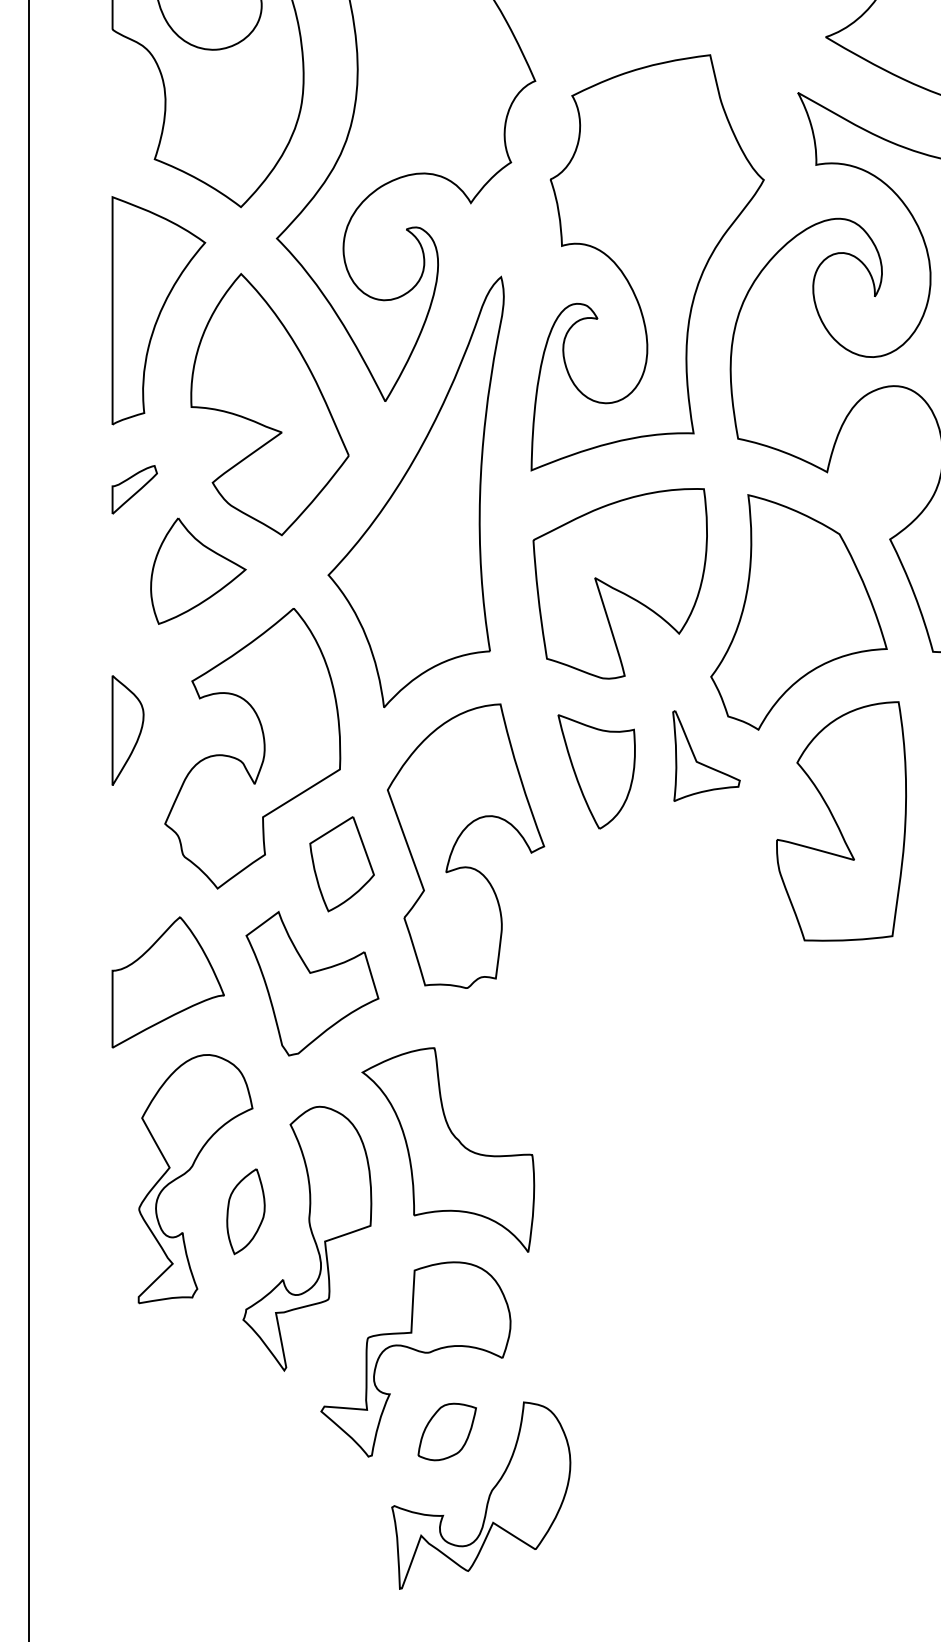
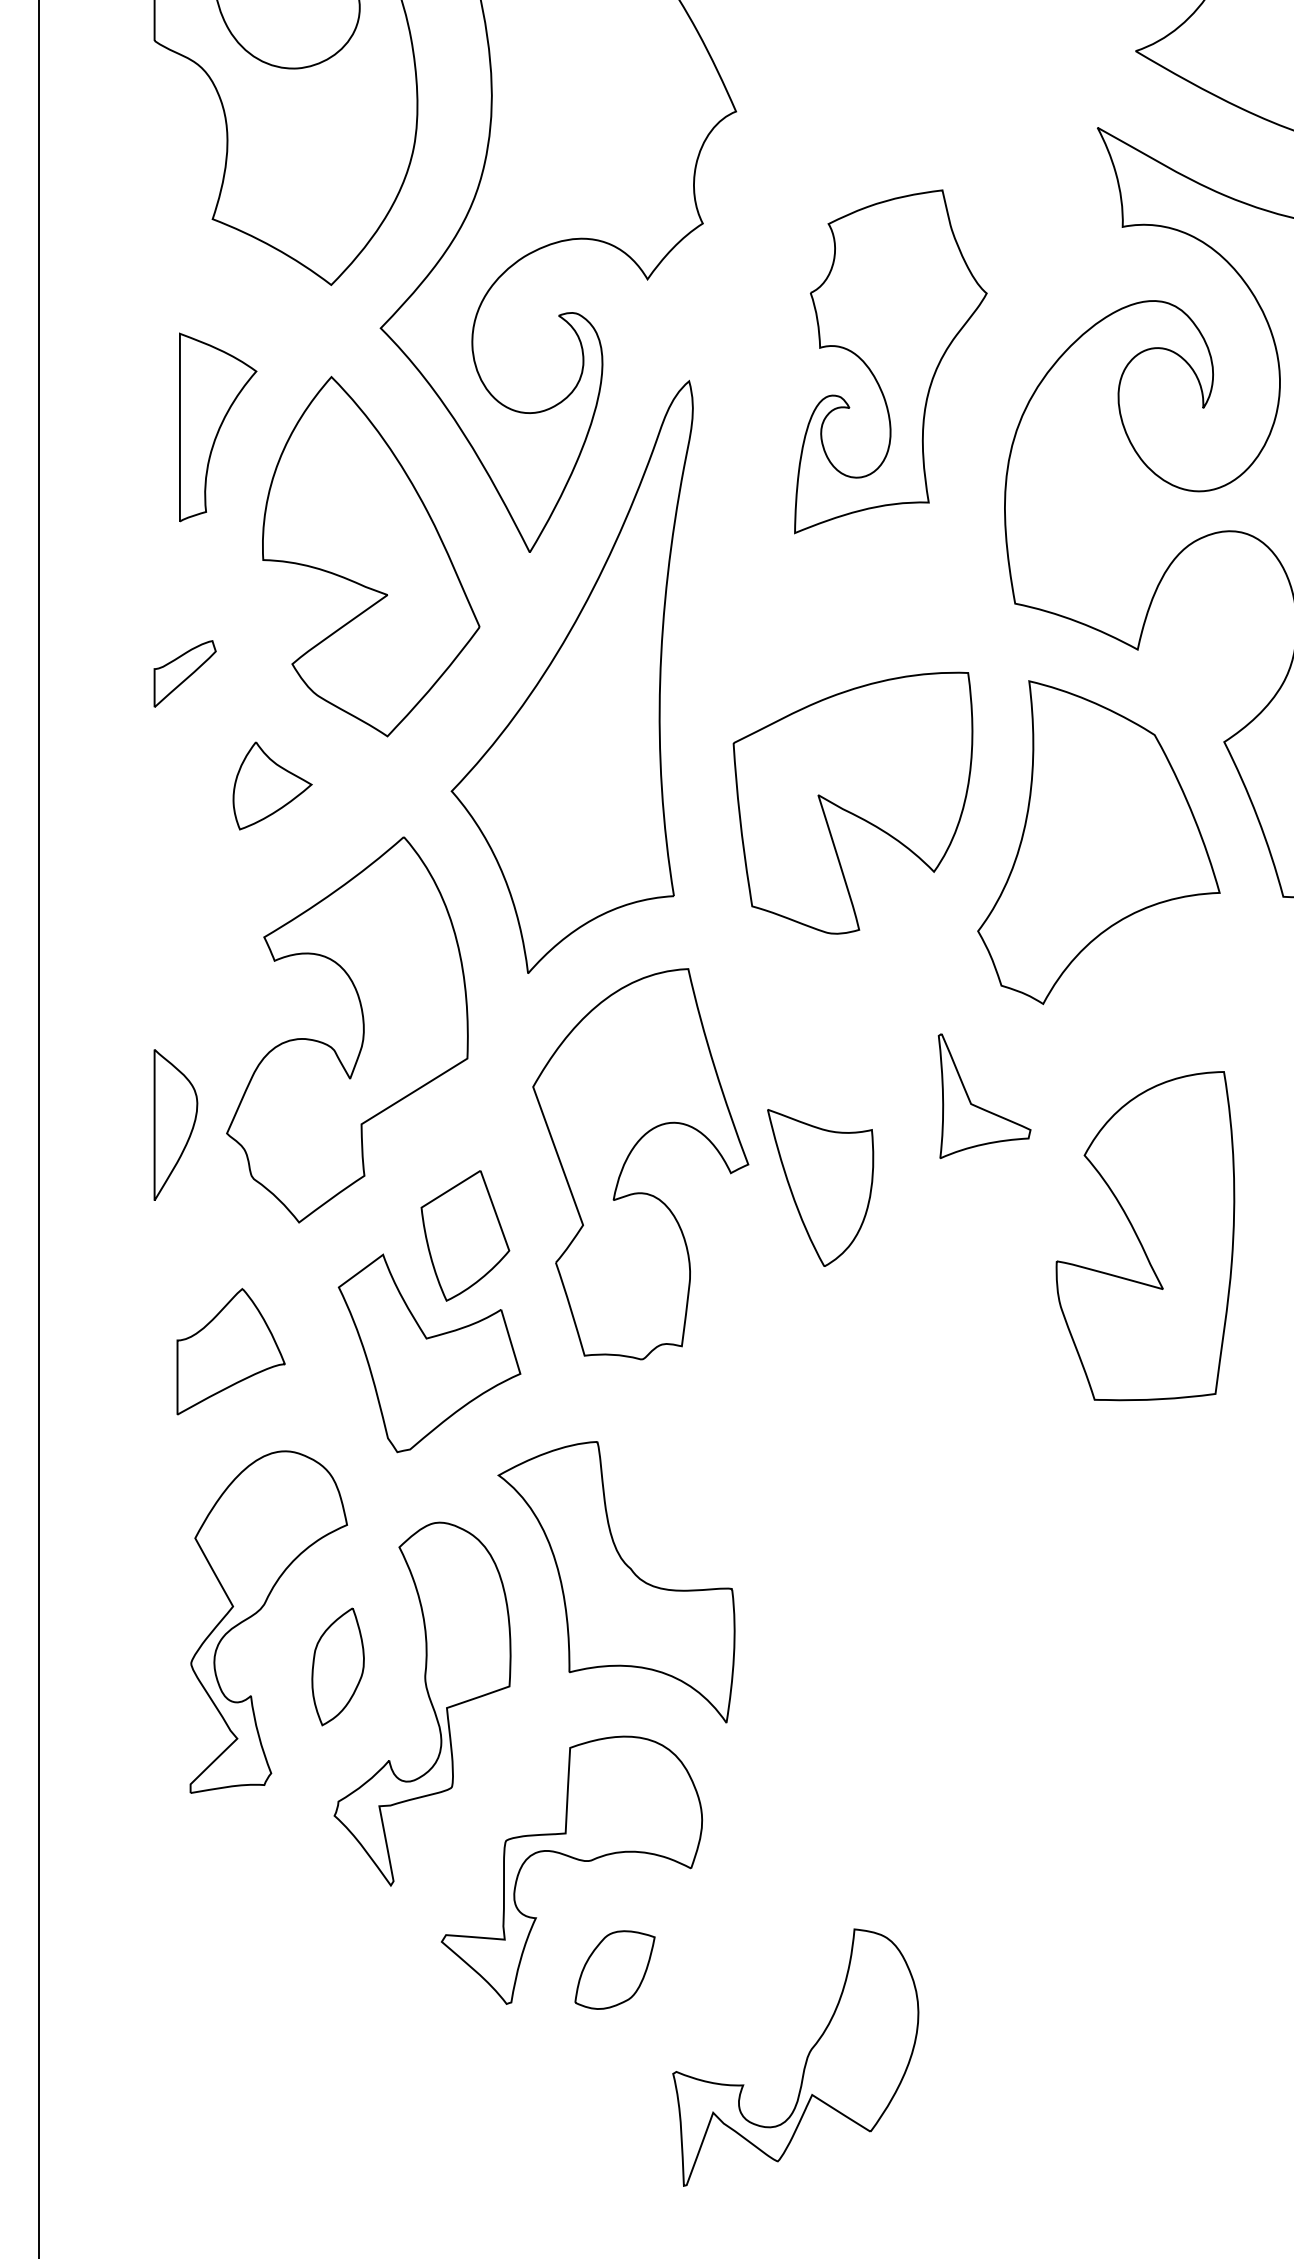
part: (647, 262) -> (890, 361), size x0.6
part: (158, 310) -> (217, 427), size x0.6
part: (198, 570) -> (272, 785), size x0.6
part: (127, 730) -> (175, 1124), moved
part: (702, 763) -> (979, 1106), moved
part: (596, 771) -> (820, 1187), moved
part: (841, 821) -> (1145, 1236), moved
part: (342, 863) -> (465, 1235), moved
part: (167, 982) -> (230, 1351), size x0.7
part: (488, 1497) -> (805, 2060), moved

